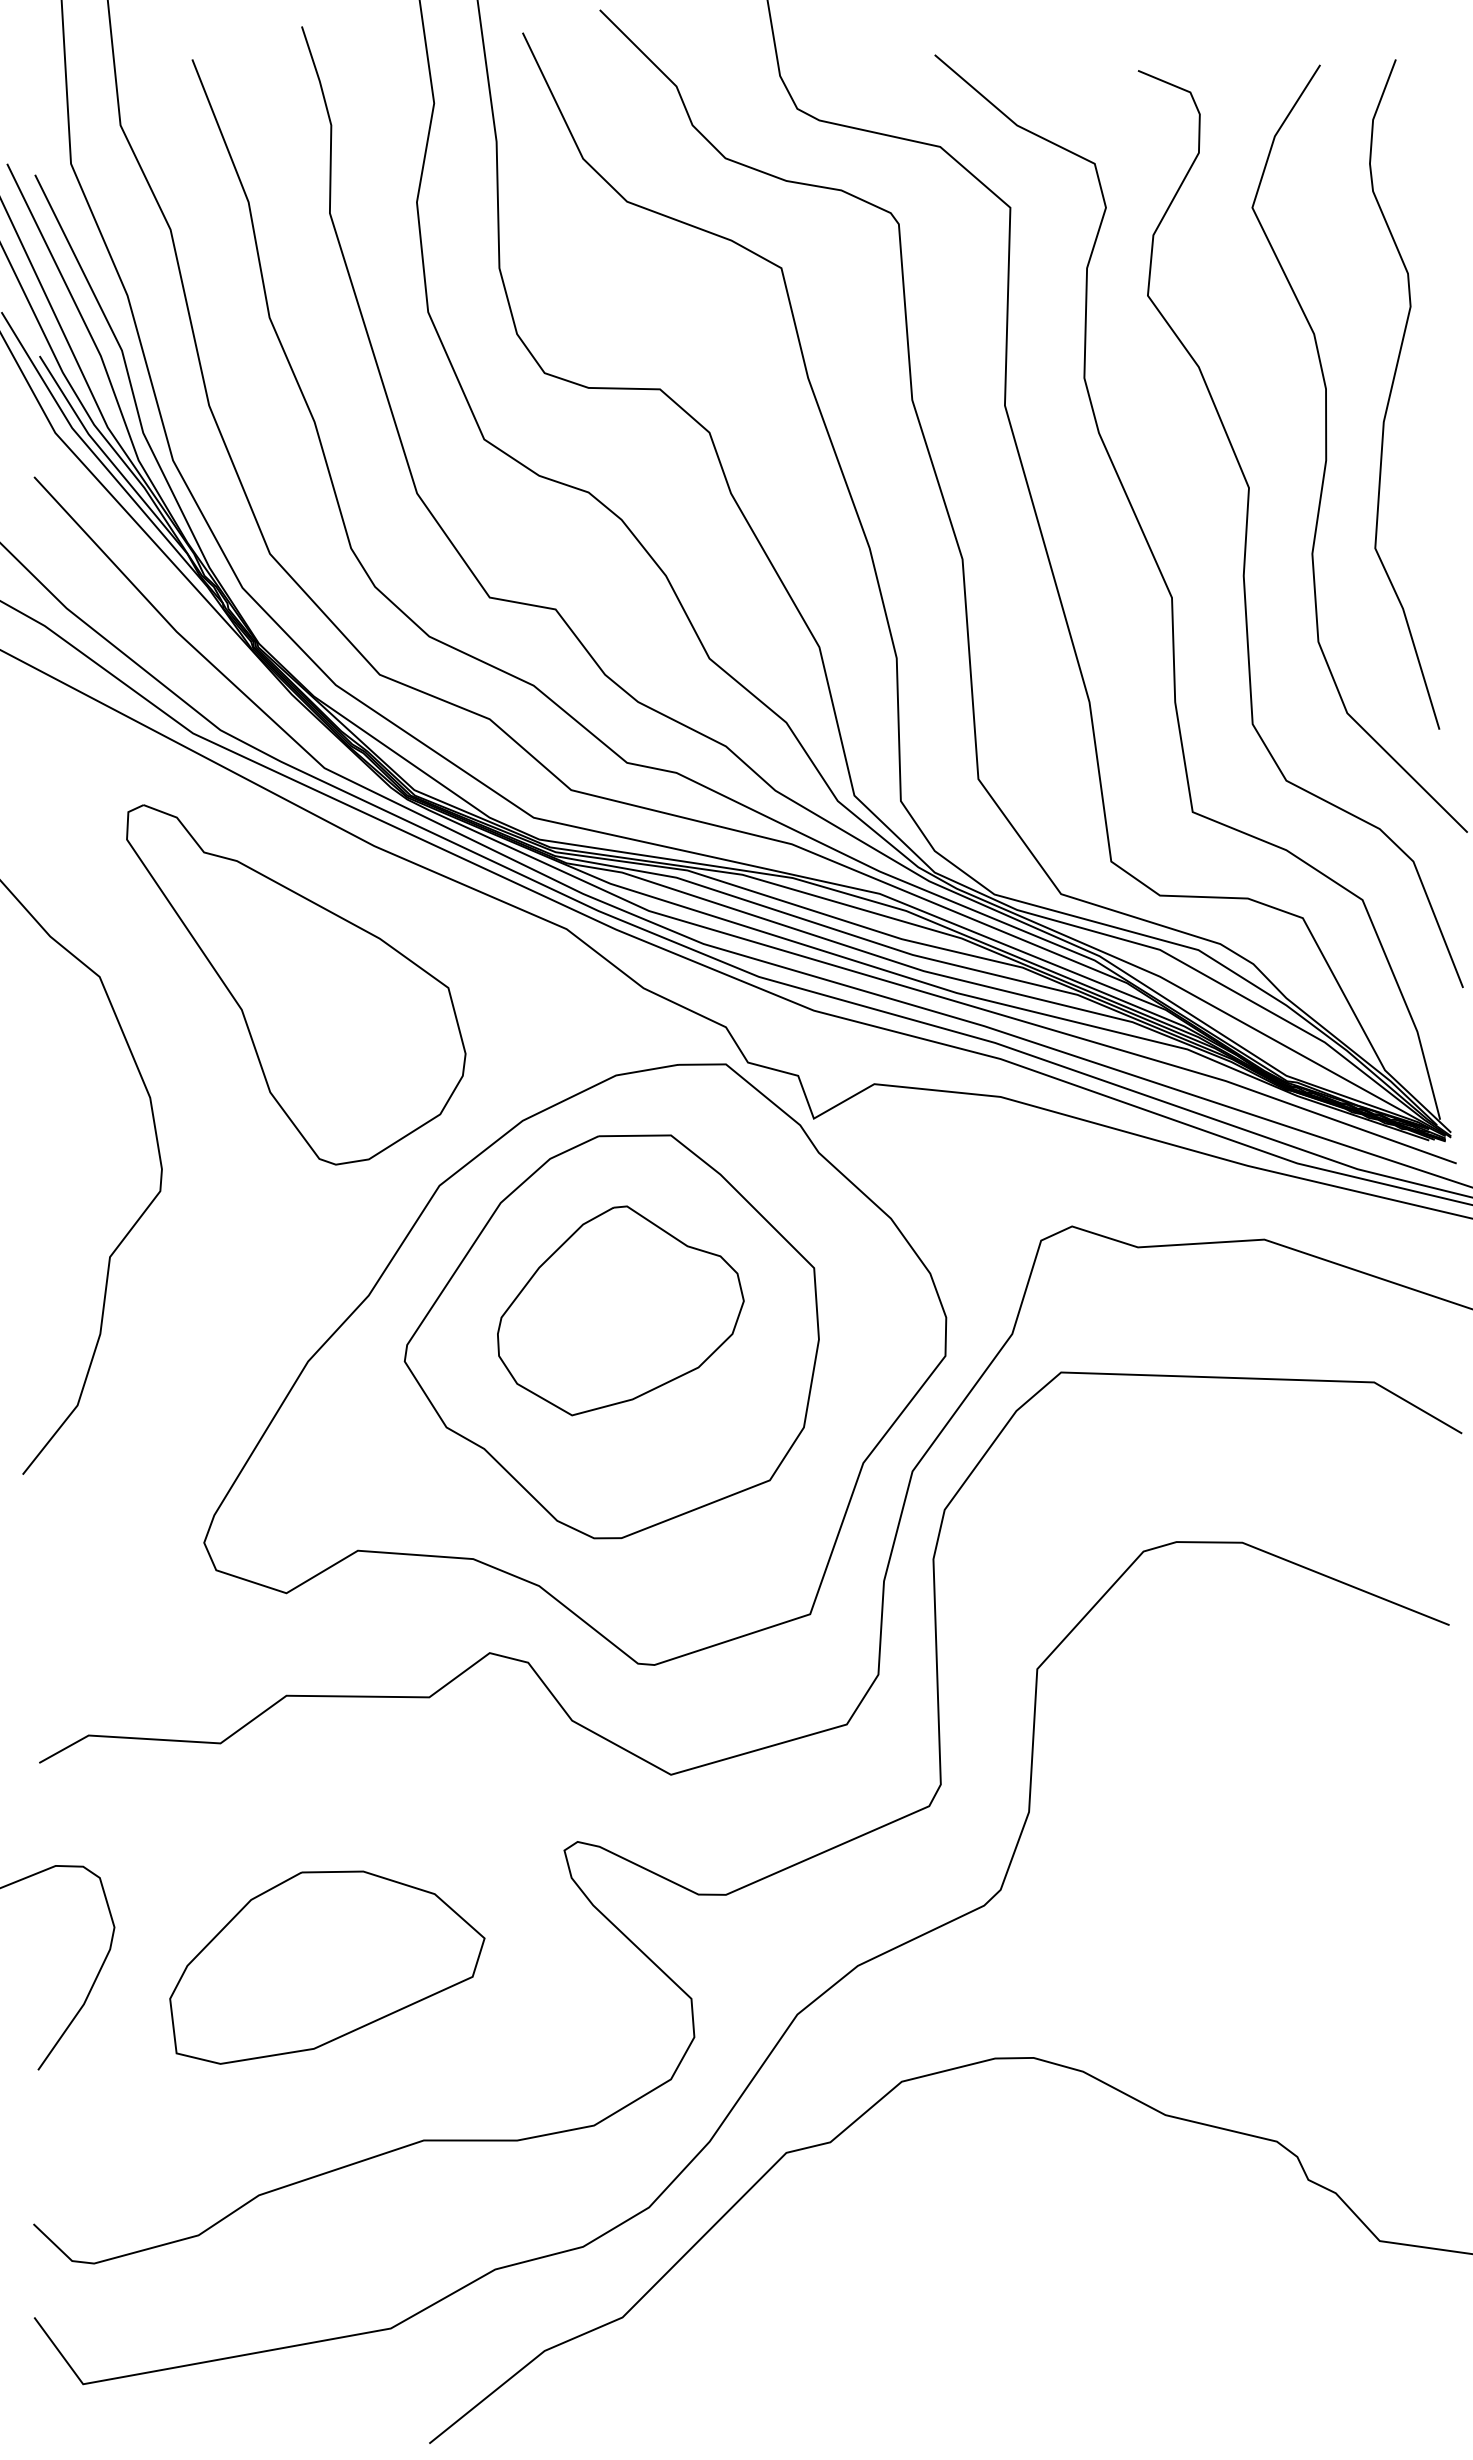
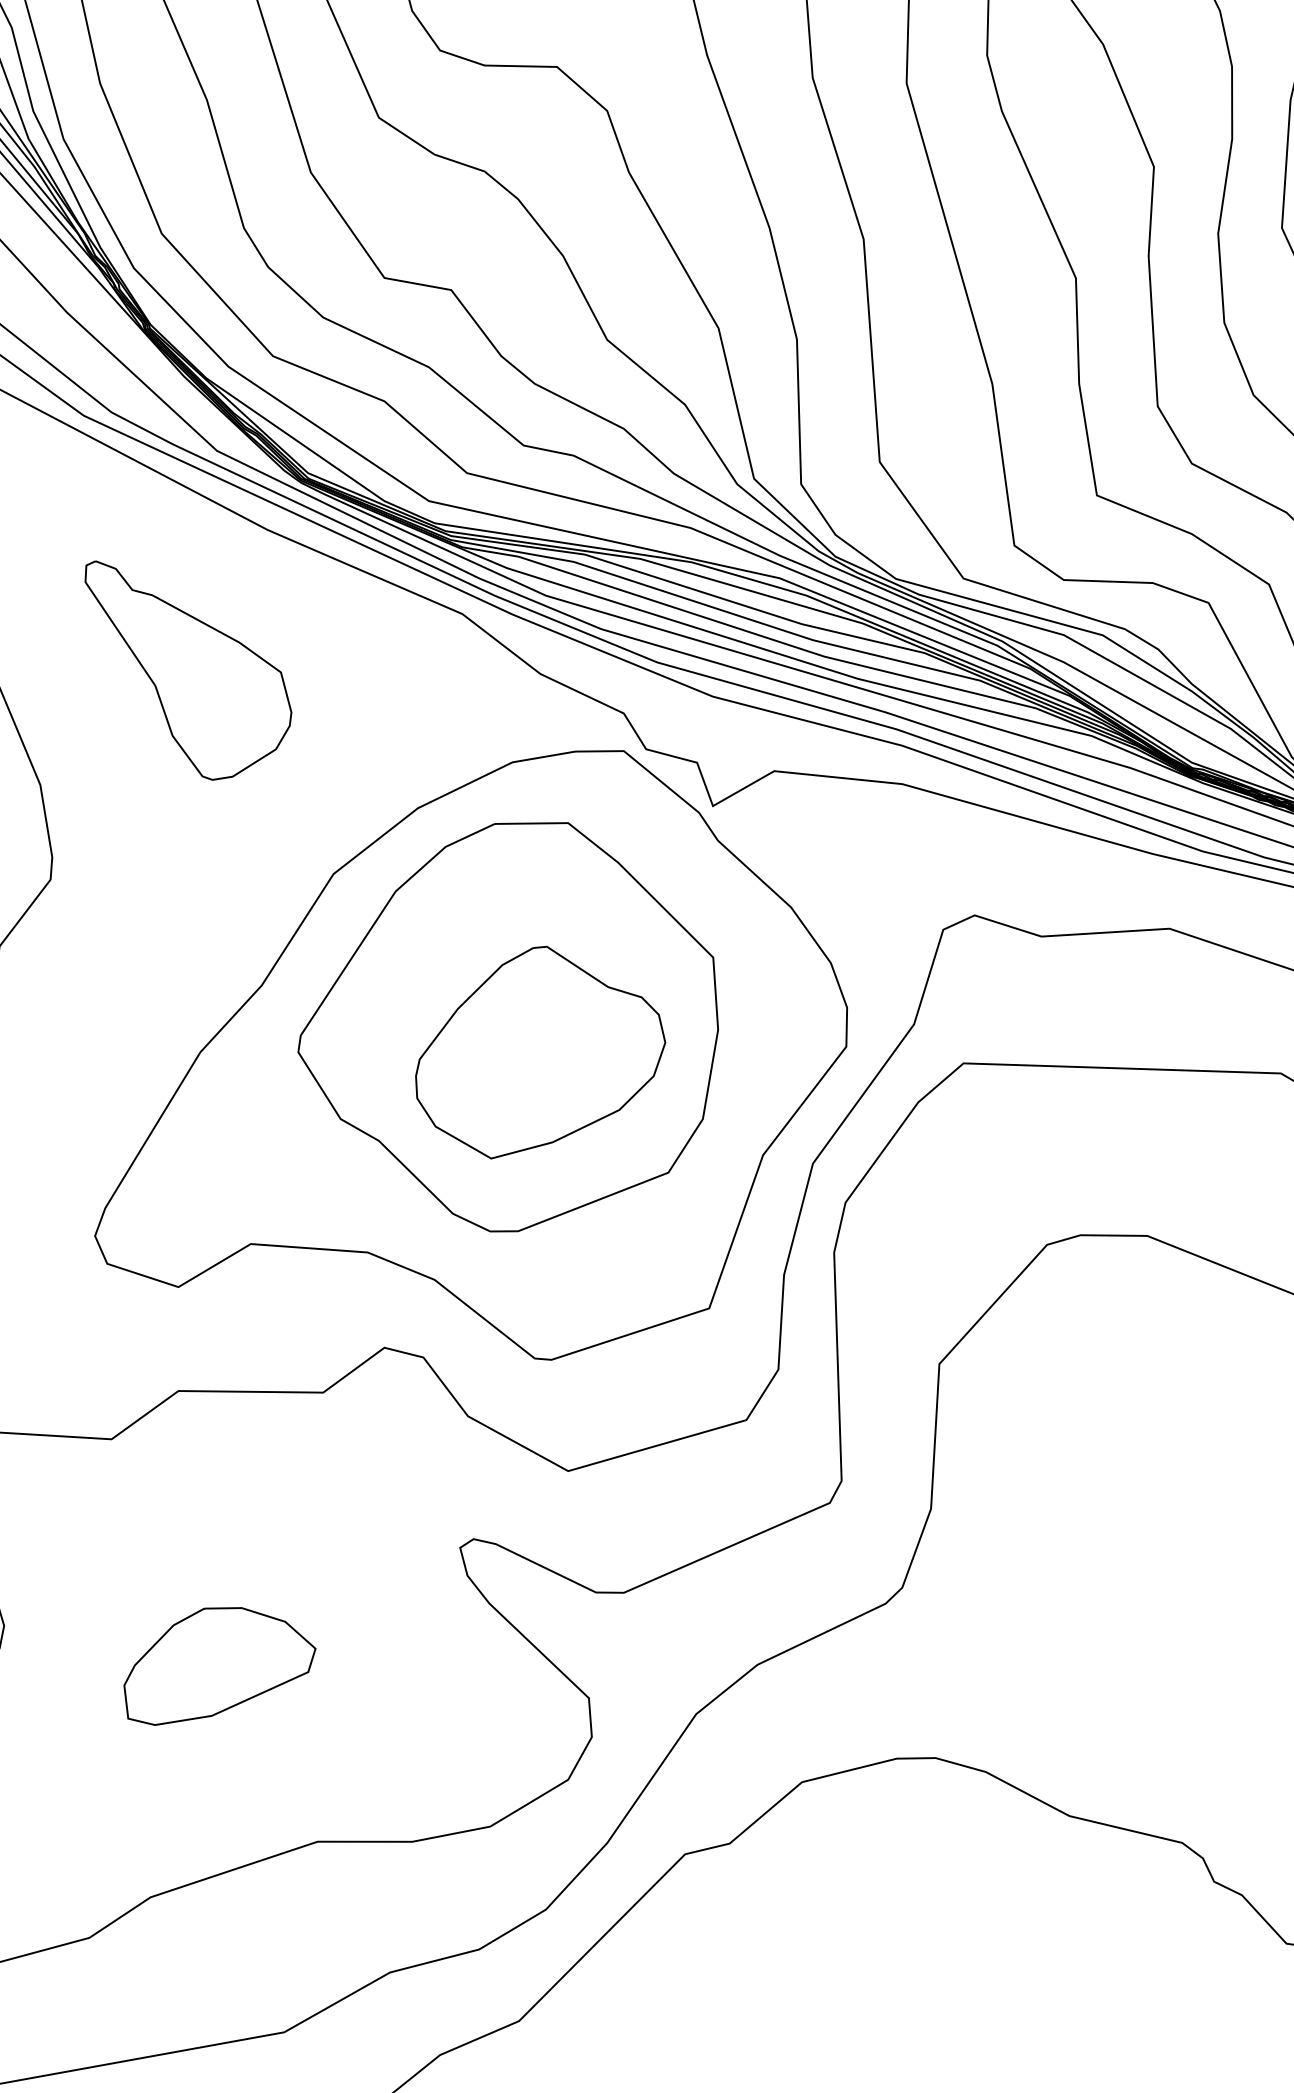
part: (296, 984) -> (188, 670), size x0.6
part: (620, 1310) -> (540, 1052), moved
part: (327, 1967) -> (220, 1666), size x0.6

